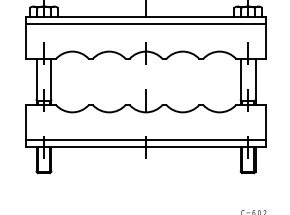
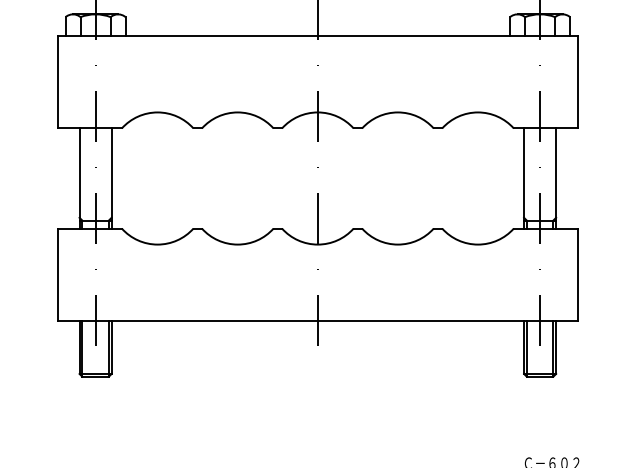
line: (145, 24) -> (316, 53), removed
line: (145, 139) -> (316, 303), removed

